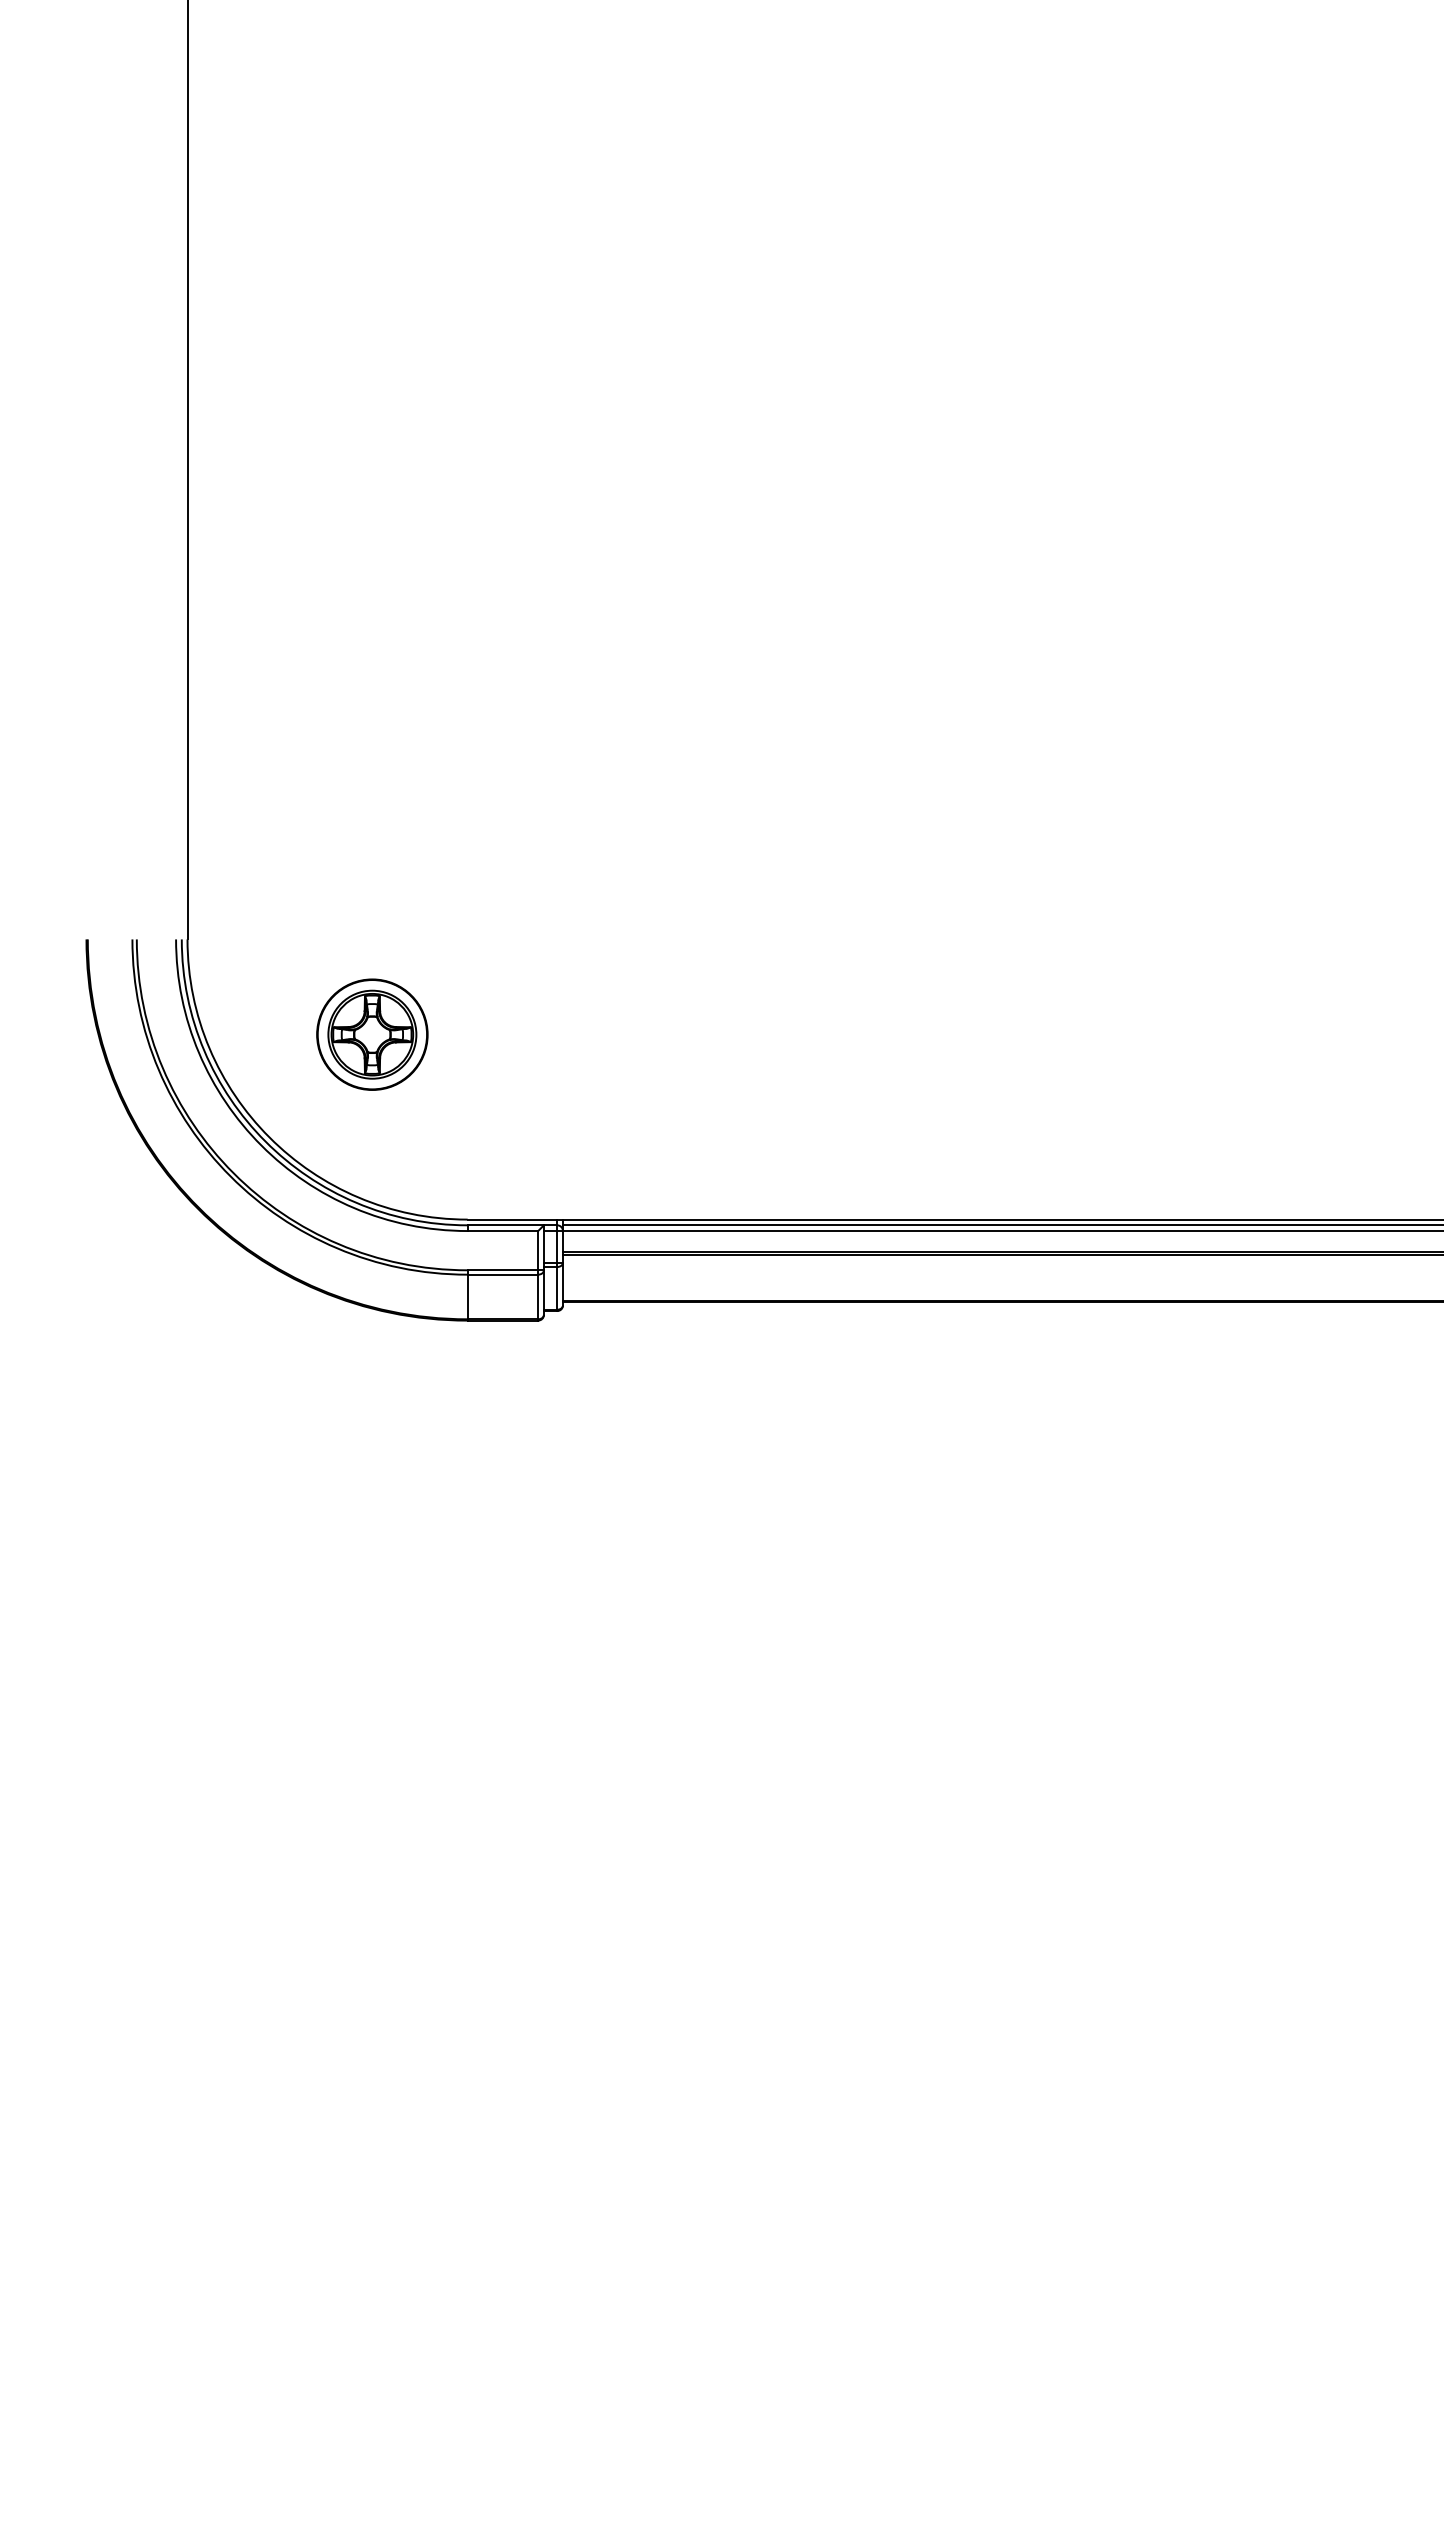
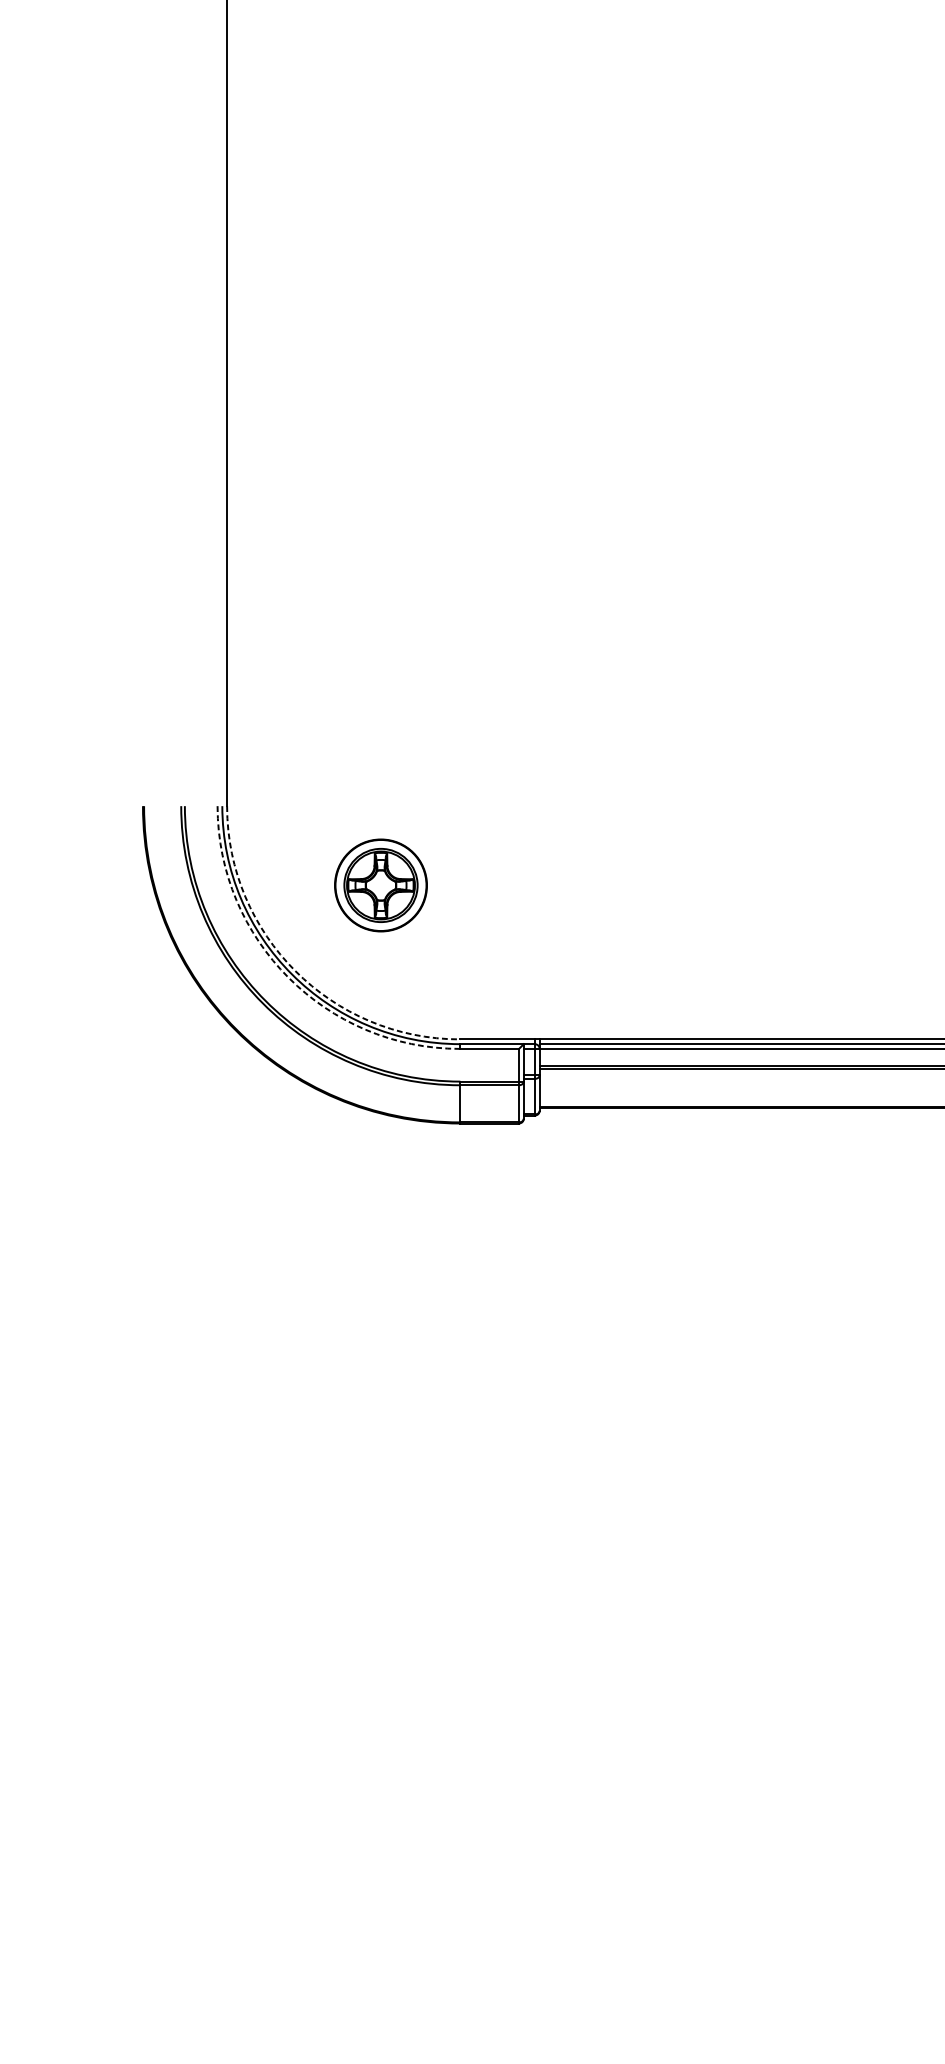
arc: (269, 1137) -> (295, 971), solid -> dashed
arc: (261, 1145) -> (288, 977), solid -> dashed

